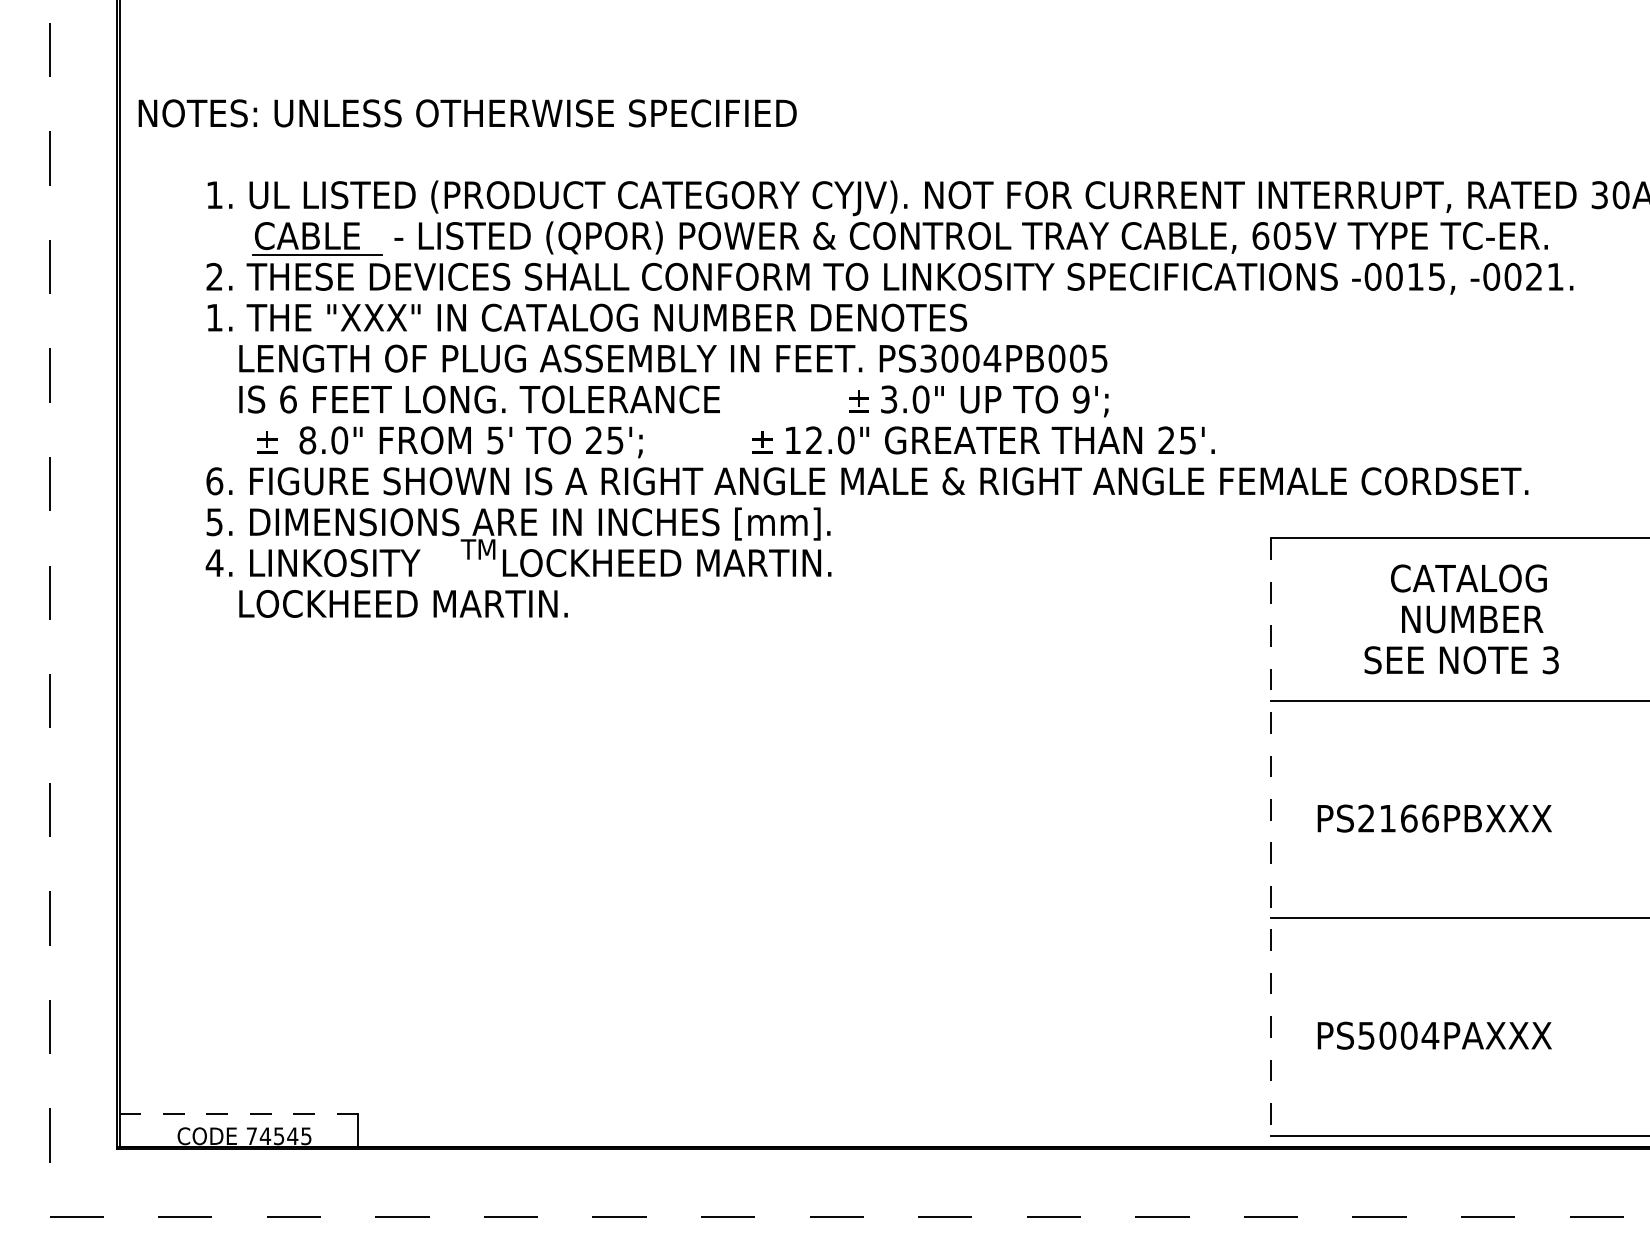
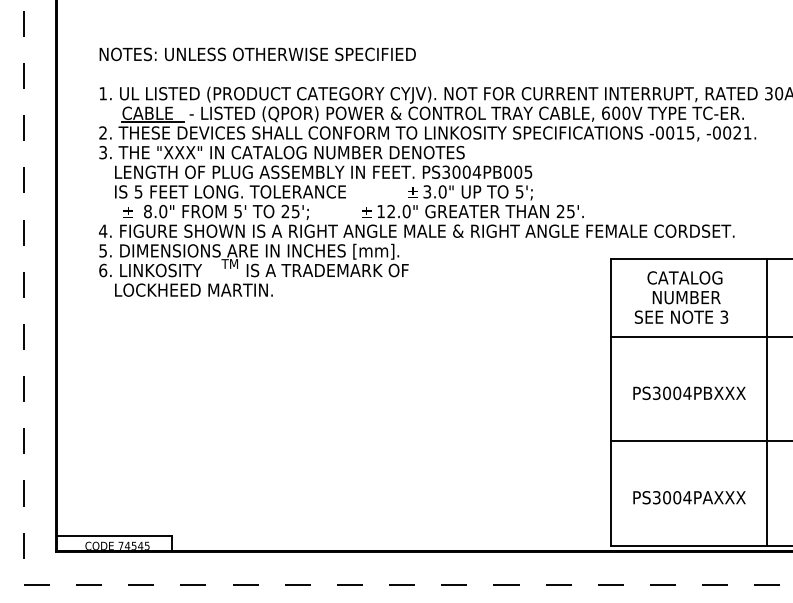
text: (467, 113) -> (257, 54), moved
text: (1303, 234) -> (626, 112), 605V -> 600V
text: (213, 317) -> (102, 152), 1. -> 3.
text: (288, 398) -> (138, 191), 6 -> 5
text: (1080, 398) -> (519, 191), 9'; -> 5';
text: (213, 479) -> (102, 230), 6. -> 4.
text: (213, 562) -> (102, 270), 4. -> 6.
text: (675, 562) -> (324, 270), LOCKHEED MARTIN. -> IS A TRADEMARK OF
text: (1461, 619) -> (681, 297), moved
text: (1399, 816) -> (672, 392), PS2166PBXXX -> PS3004PBXXX
line: (1596, 835) -> (767, 401), added
line: (1270, 837) -> (610, 402), dashed -> solid
text: (1365, 1035) -> (656, 497), PS5004PAXXX -> PS3004PAXXX
line: (240, 1114) -> (115, 535), dashed -> solid

